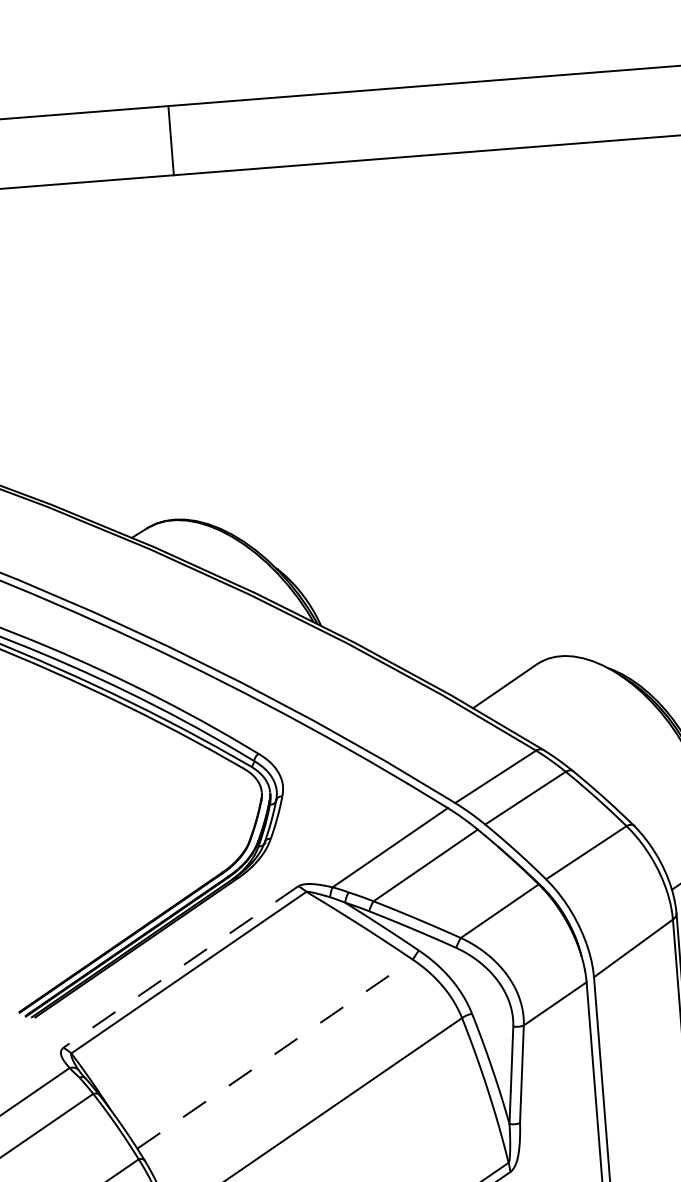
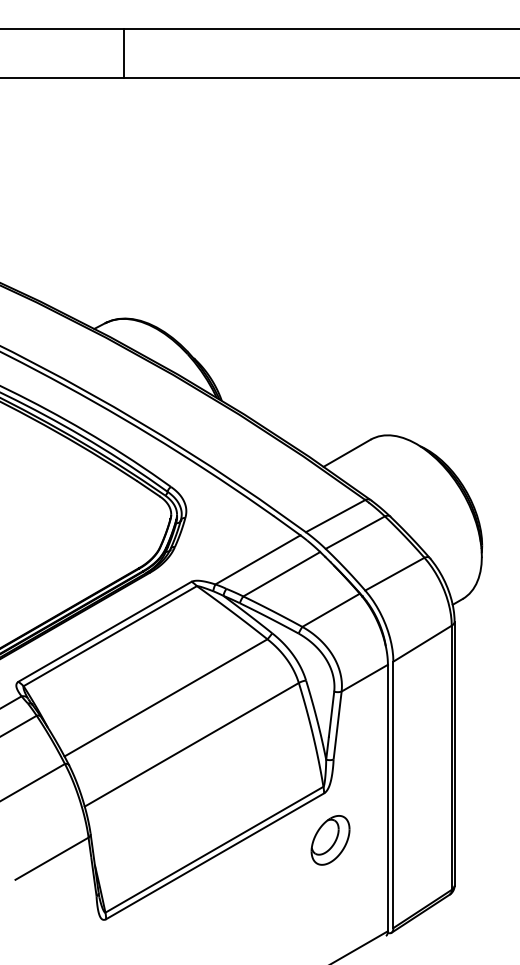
line: (170, 139) -> (123, 52), moved
line: (180, 968) -> (104, 632), dashed -> solid
line: (275, 1053) -> (166, 697), dashed -> solid

